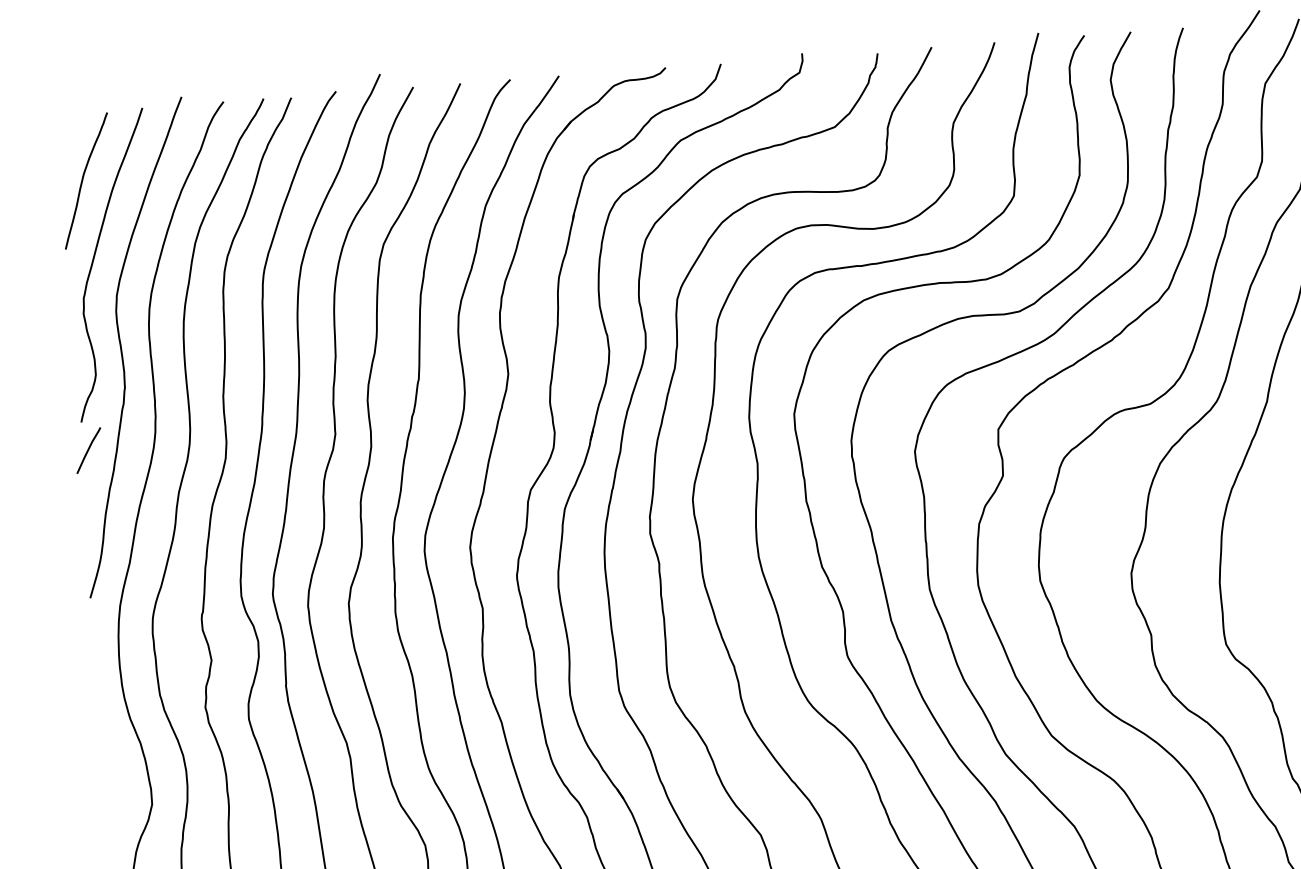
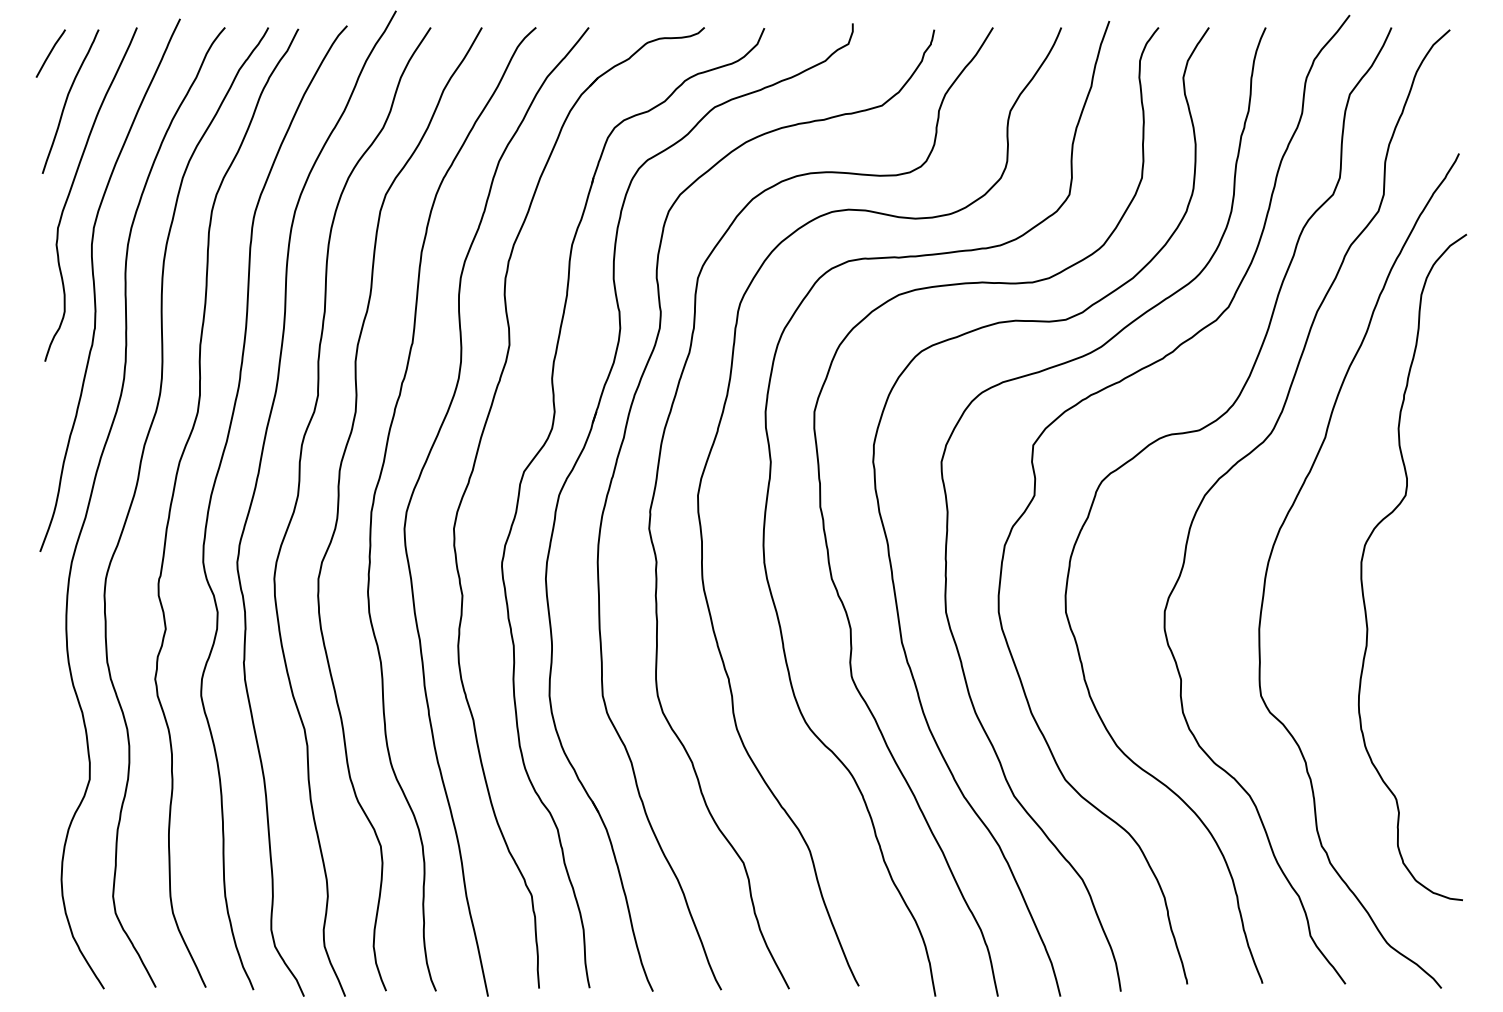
line: (88, 450) -> (50, 53), moved

